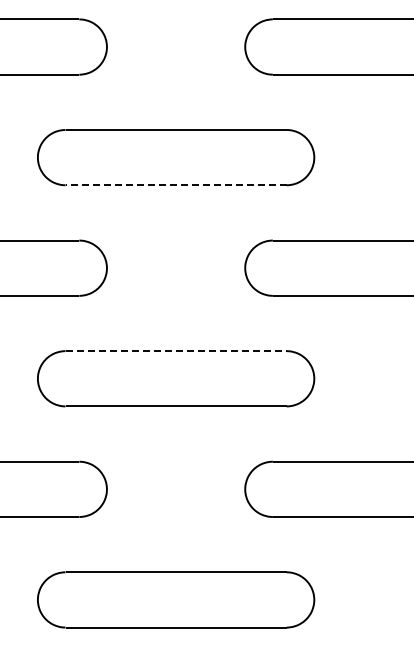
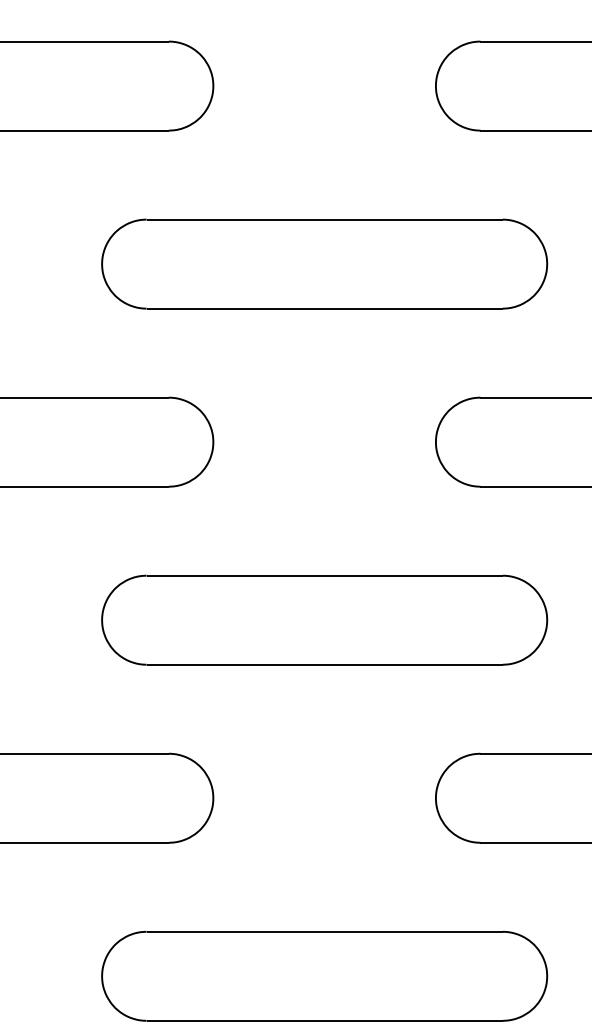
line: (176, 185) -> (325, 309), dashed -> solid
line: (176, 351) -> (325, 576), dashed -> solid

